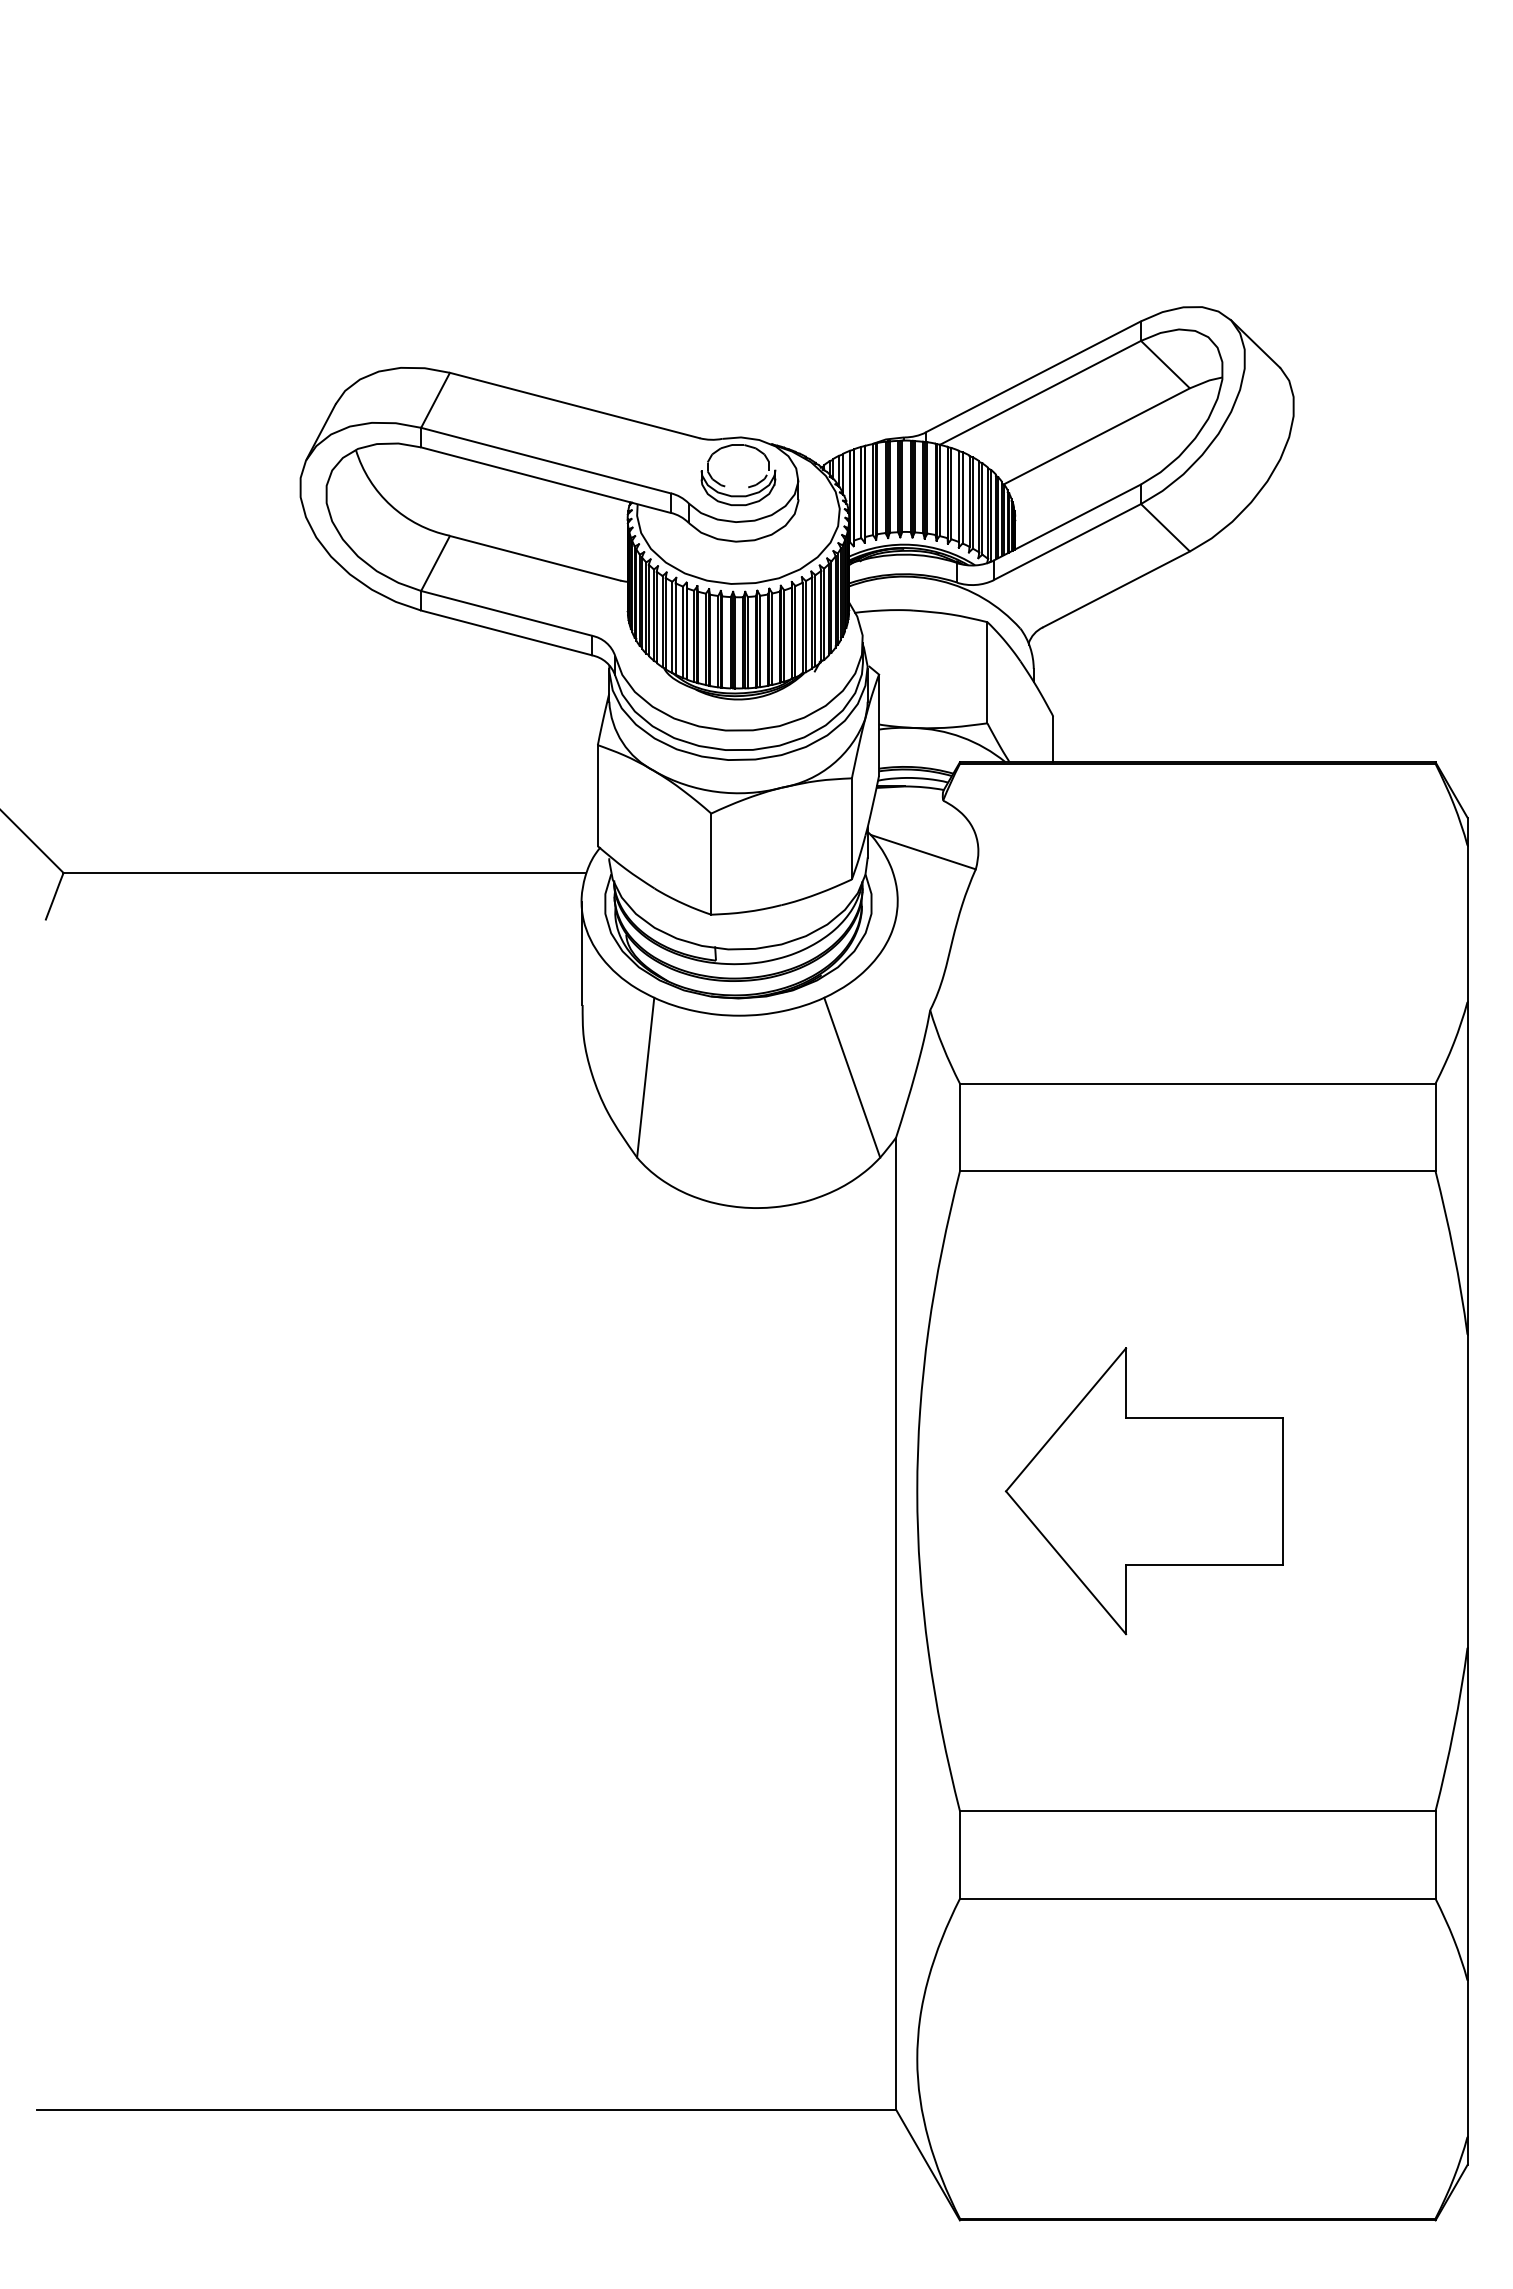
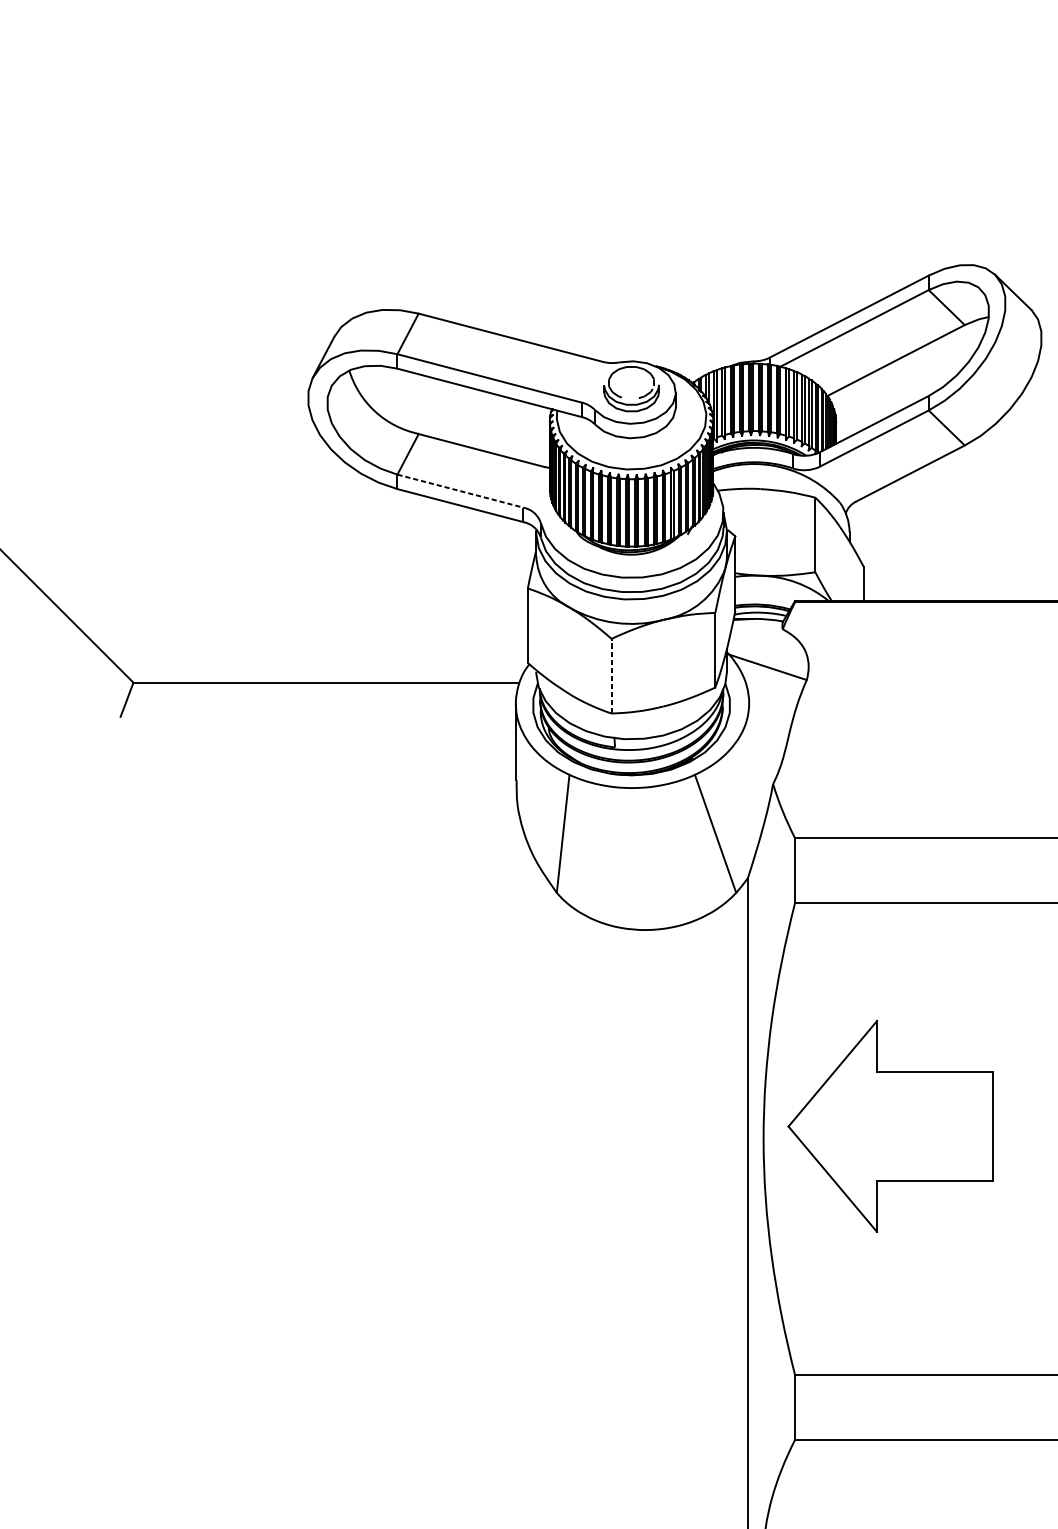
line: (506, 613) -> (460, 491), solid -> dashed
line: (711, 864) -> (611, 676), solid -> dashed
part: (1143, 1491) -> (889, 1126), moved

